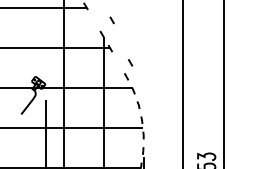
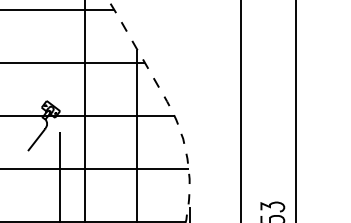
line: (111, 20) -> (123, 27), moved
line: (130, 62) -> (156, 82), moved

